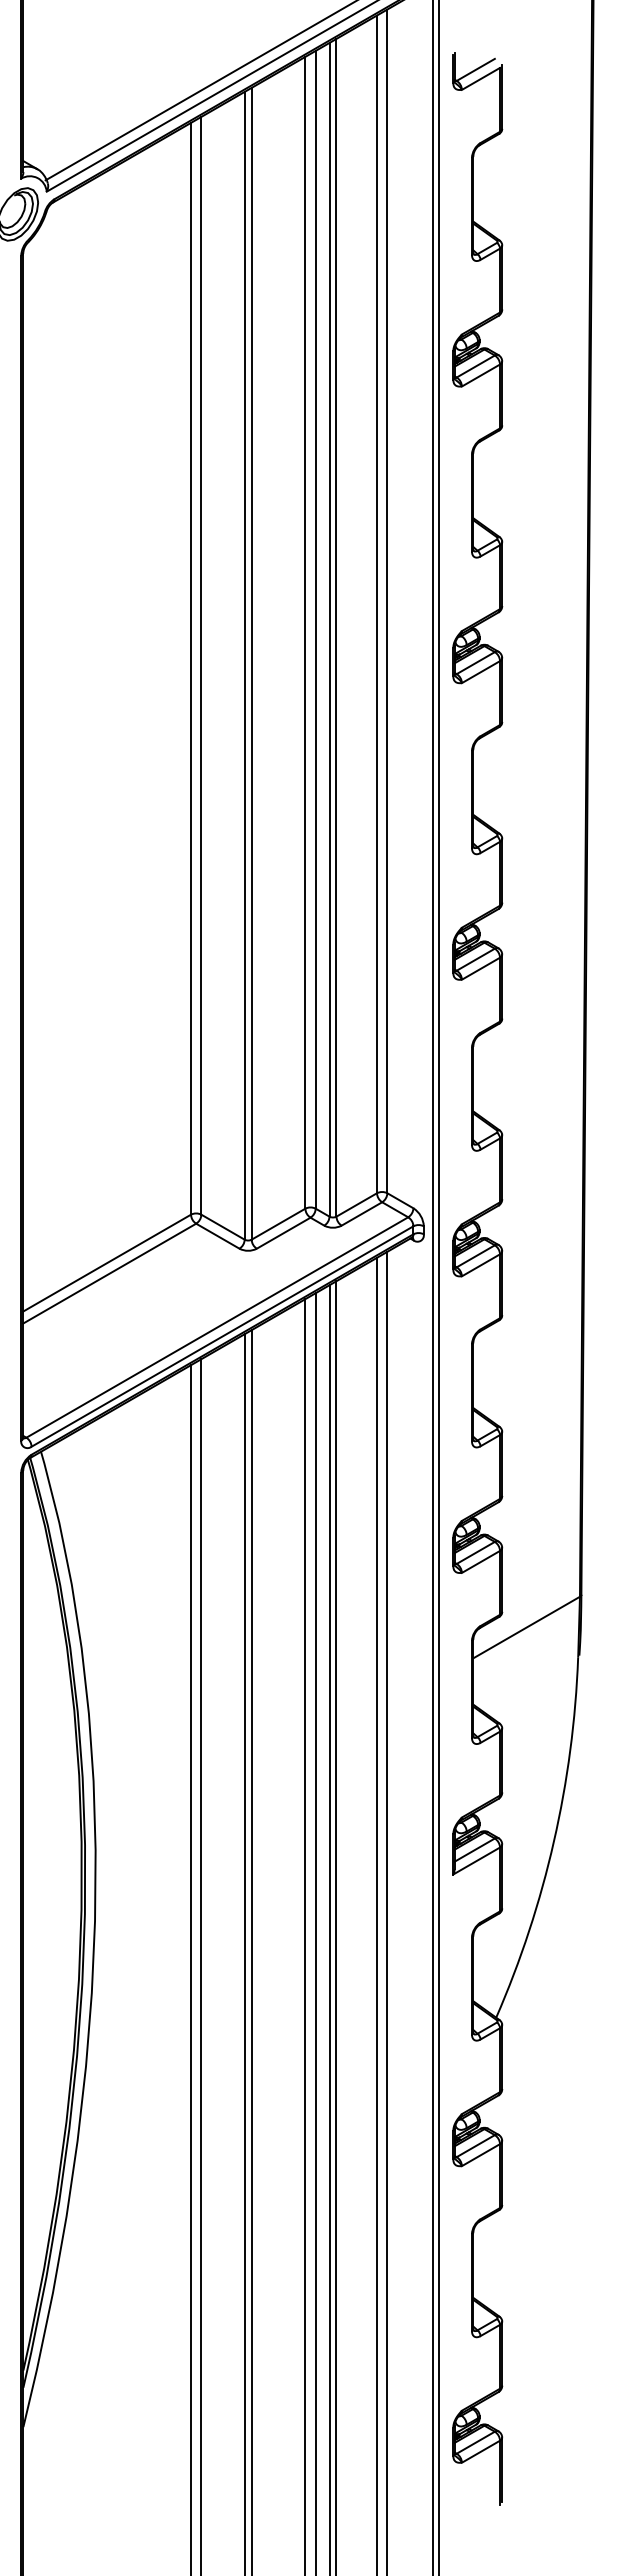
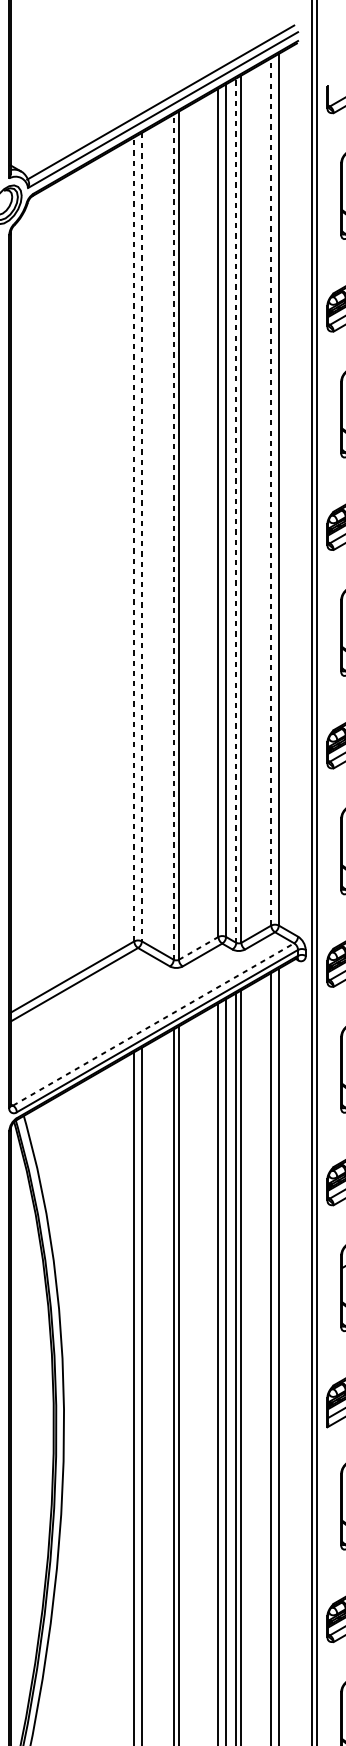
line: (376, 604) -> (270, 492), solid -> dashed
line: (329, 629) -> (236, 510), solid -> dashed
line: (201, 665) -> (141, 536), solid -> dashed
line: (244, 665) -> (173, 536), solid -> dashed
line: (191, 668) -> (134, 539), solid -> dashed
line: (278, 1223) -> (198, 947), solid -> dashed
line: (217, 1327) -> (153, 1024), solid -> dashed

